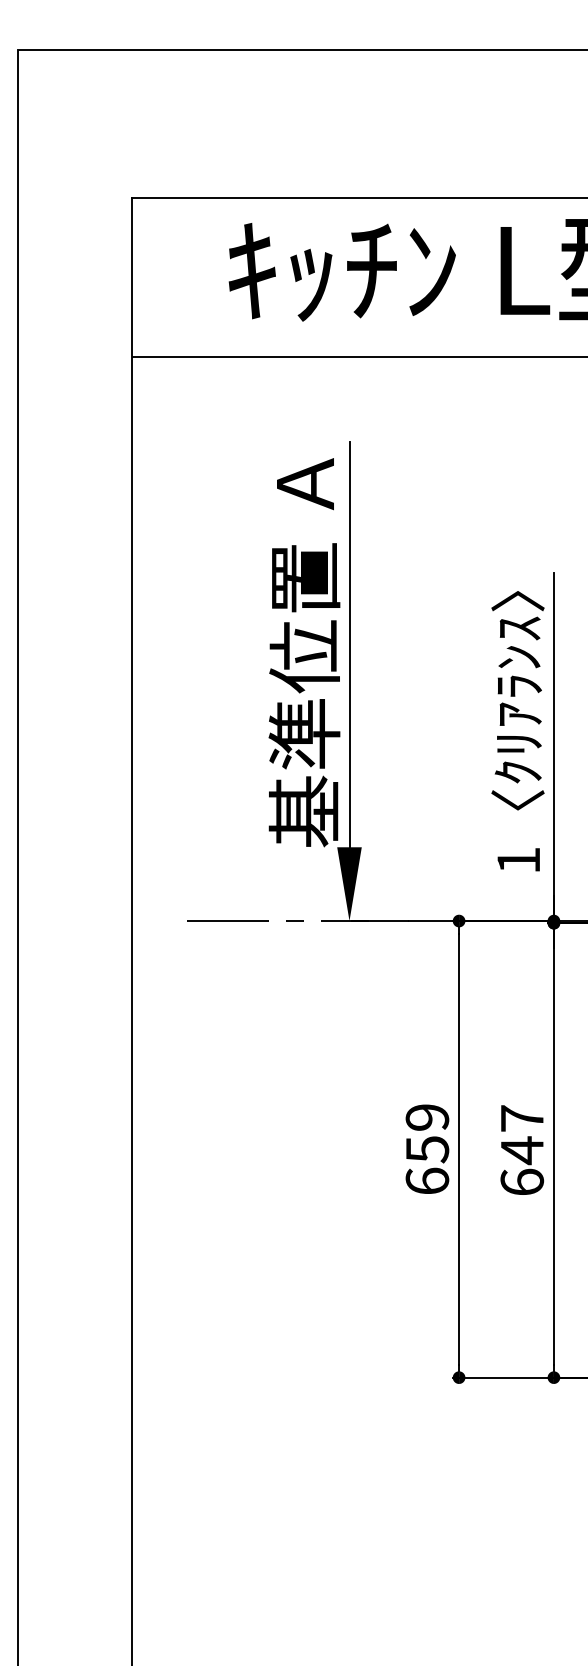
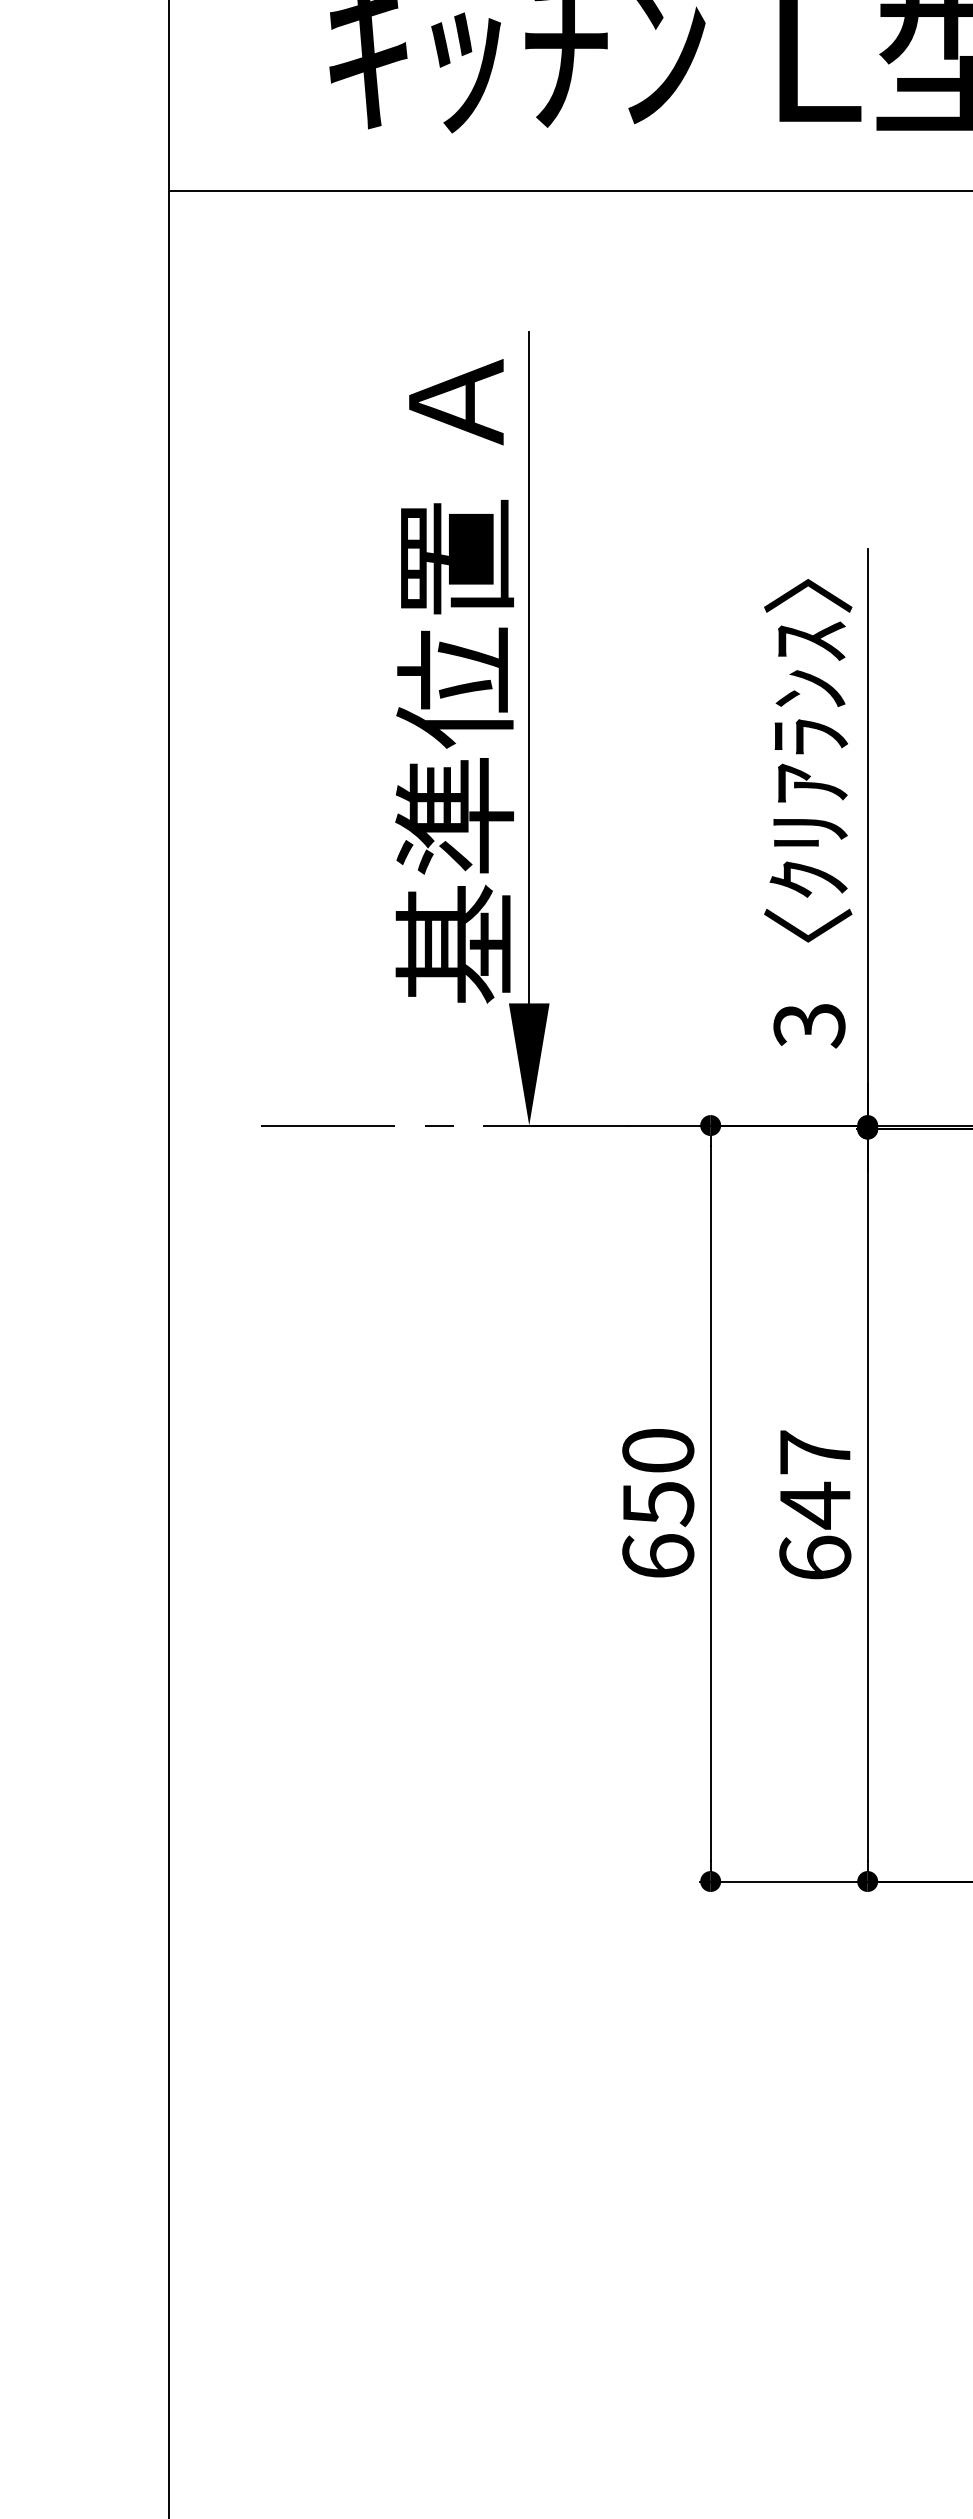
text: (518, 860) -> (809, 1025), 1 -> 3
text: (427, 1117) -> (658, 1450), 659 -> 650

